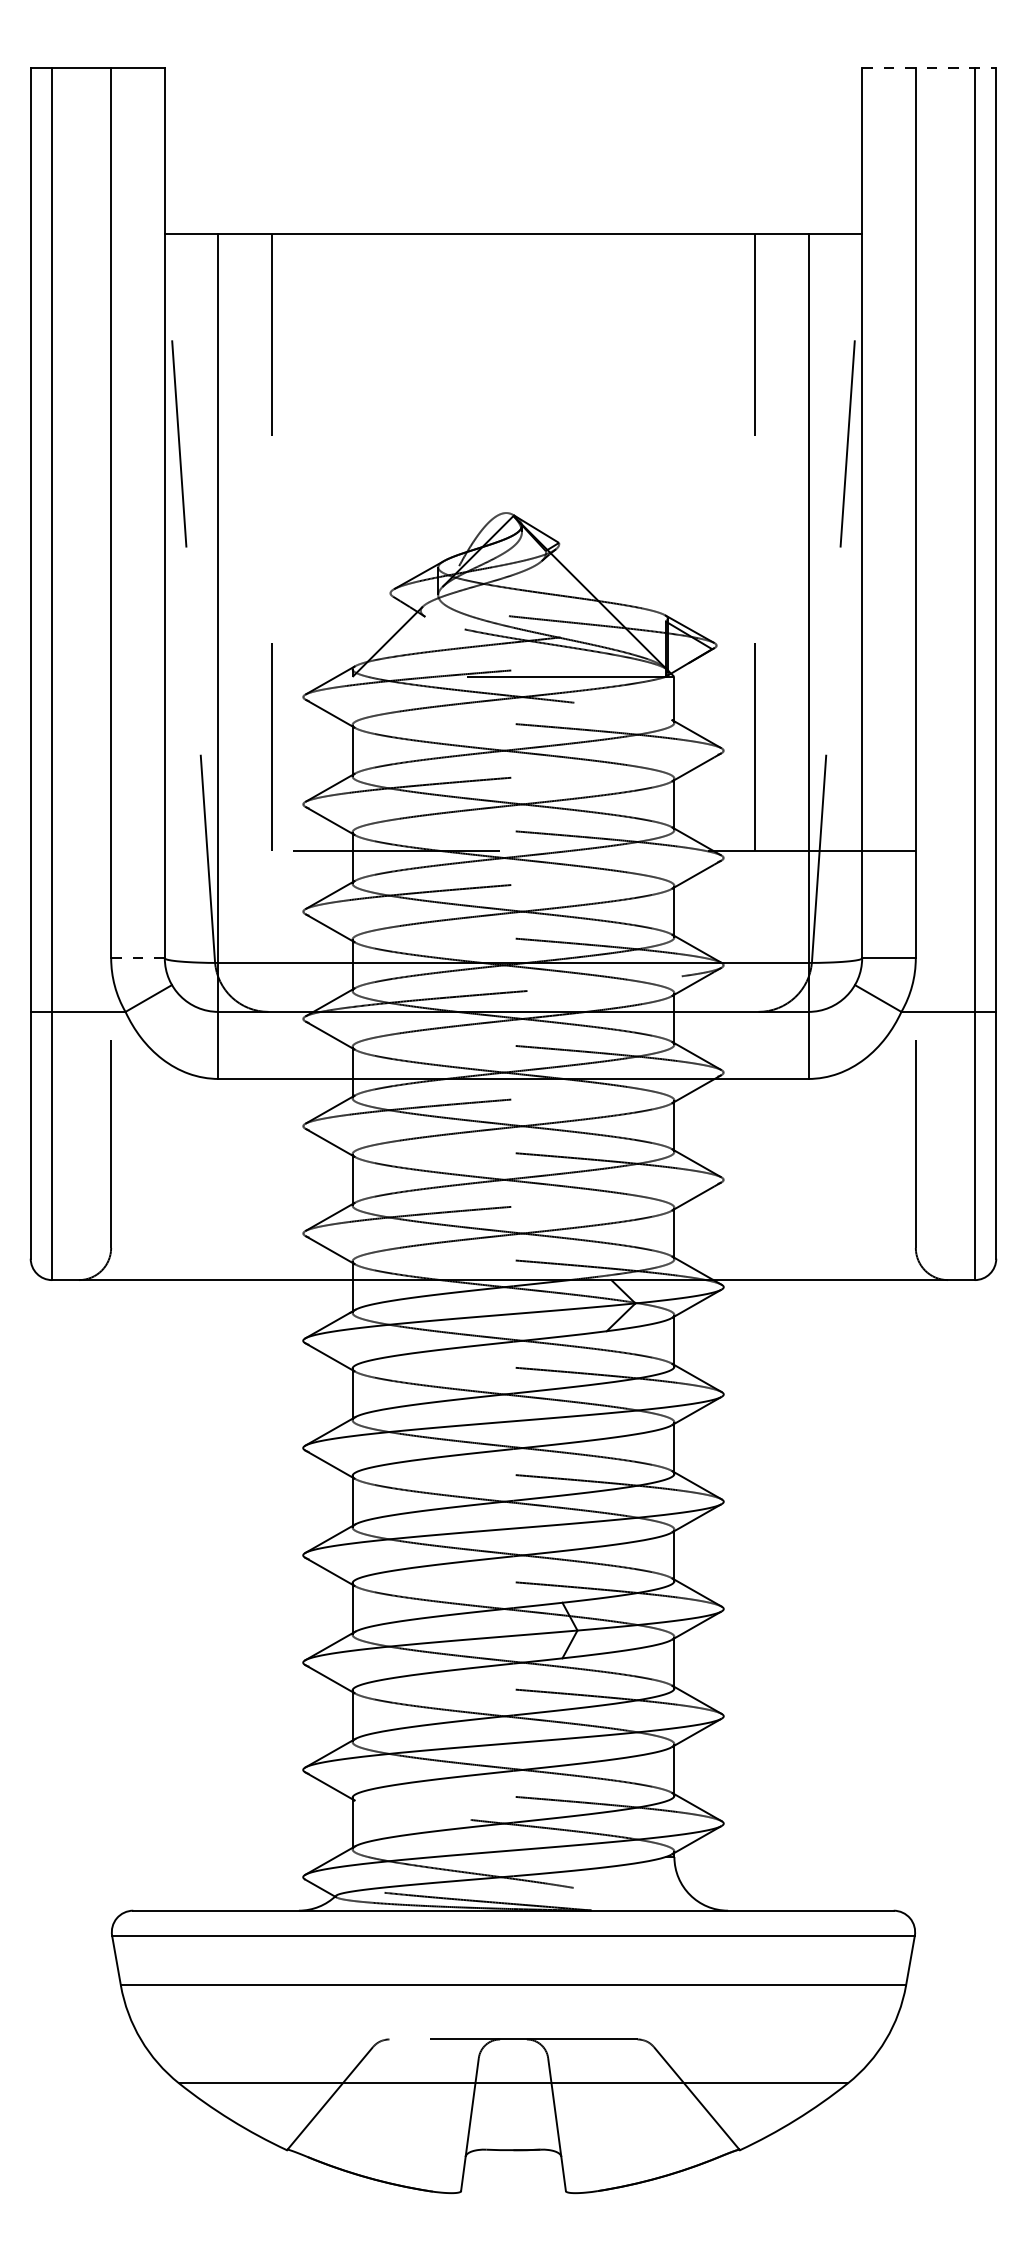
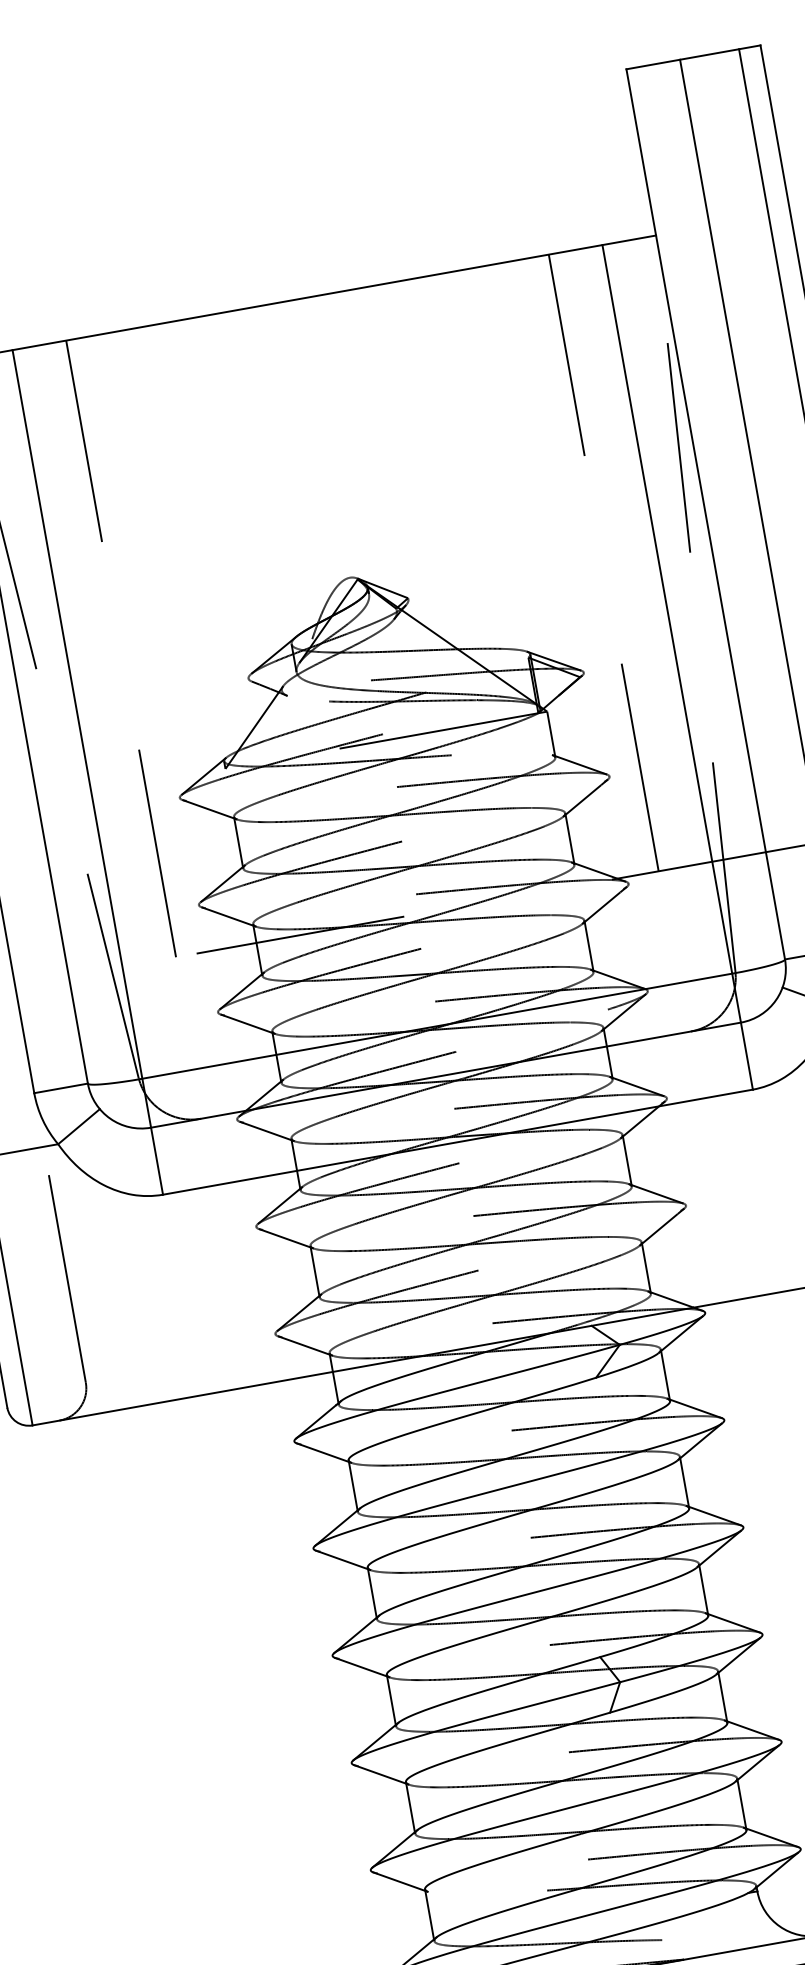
line: (929, 67) -> (693, 56), dashed -> solid
line: (138, 958) -> (61, 1088), dashed -> solid

